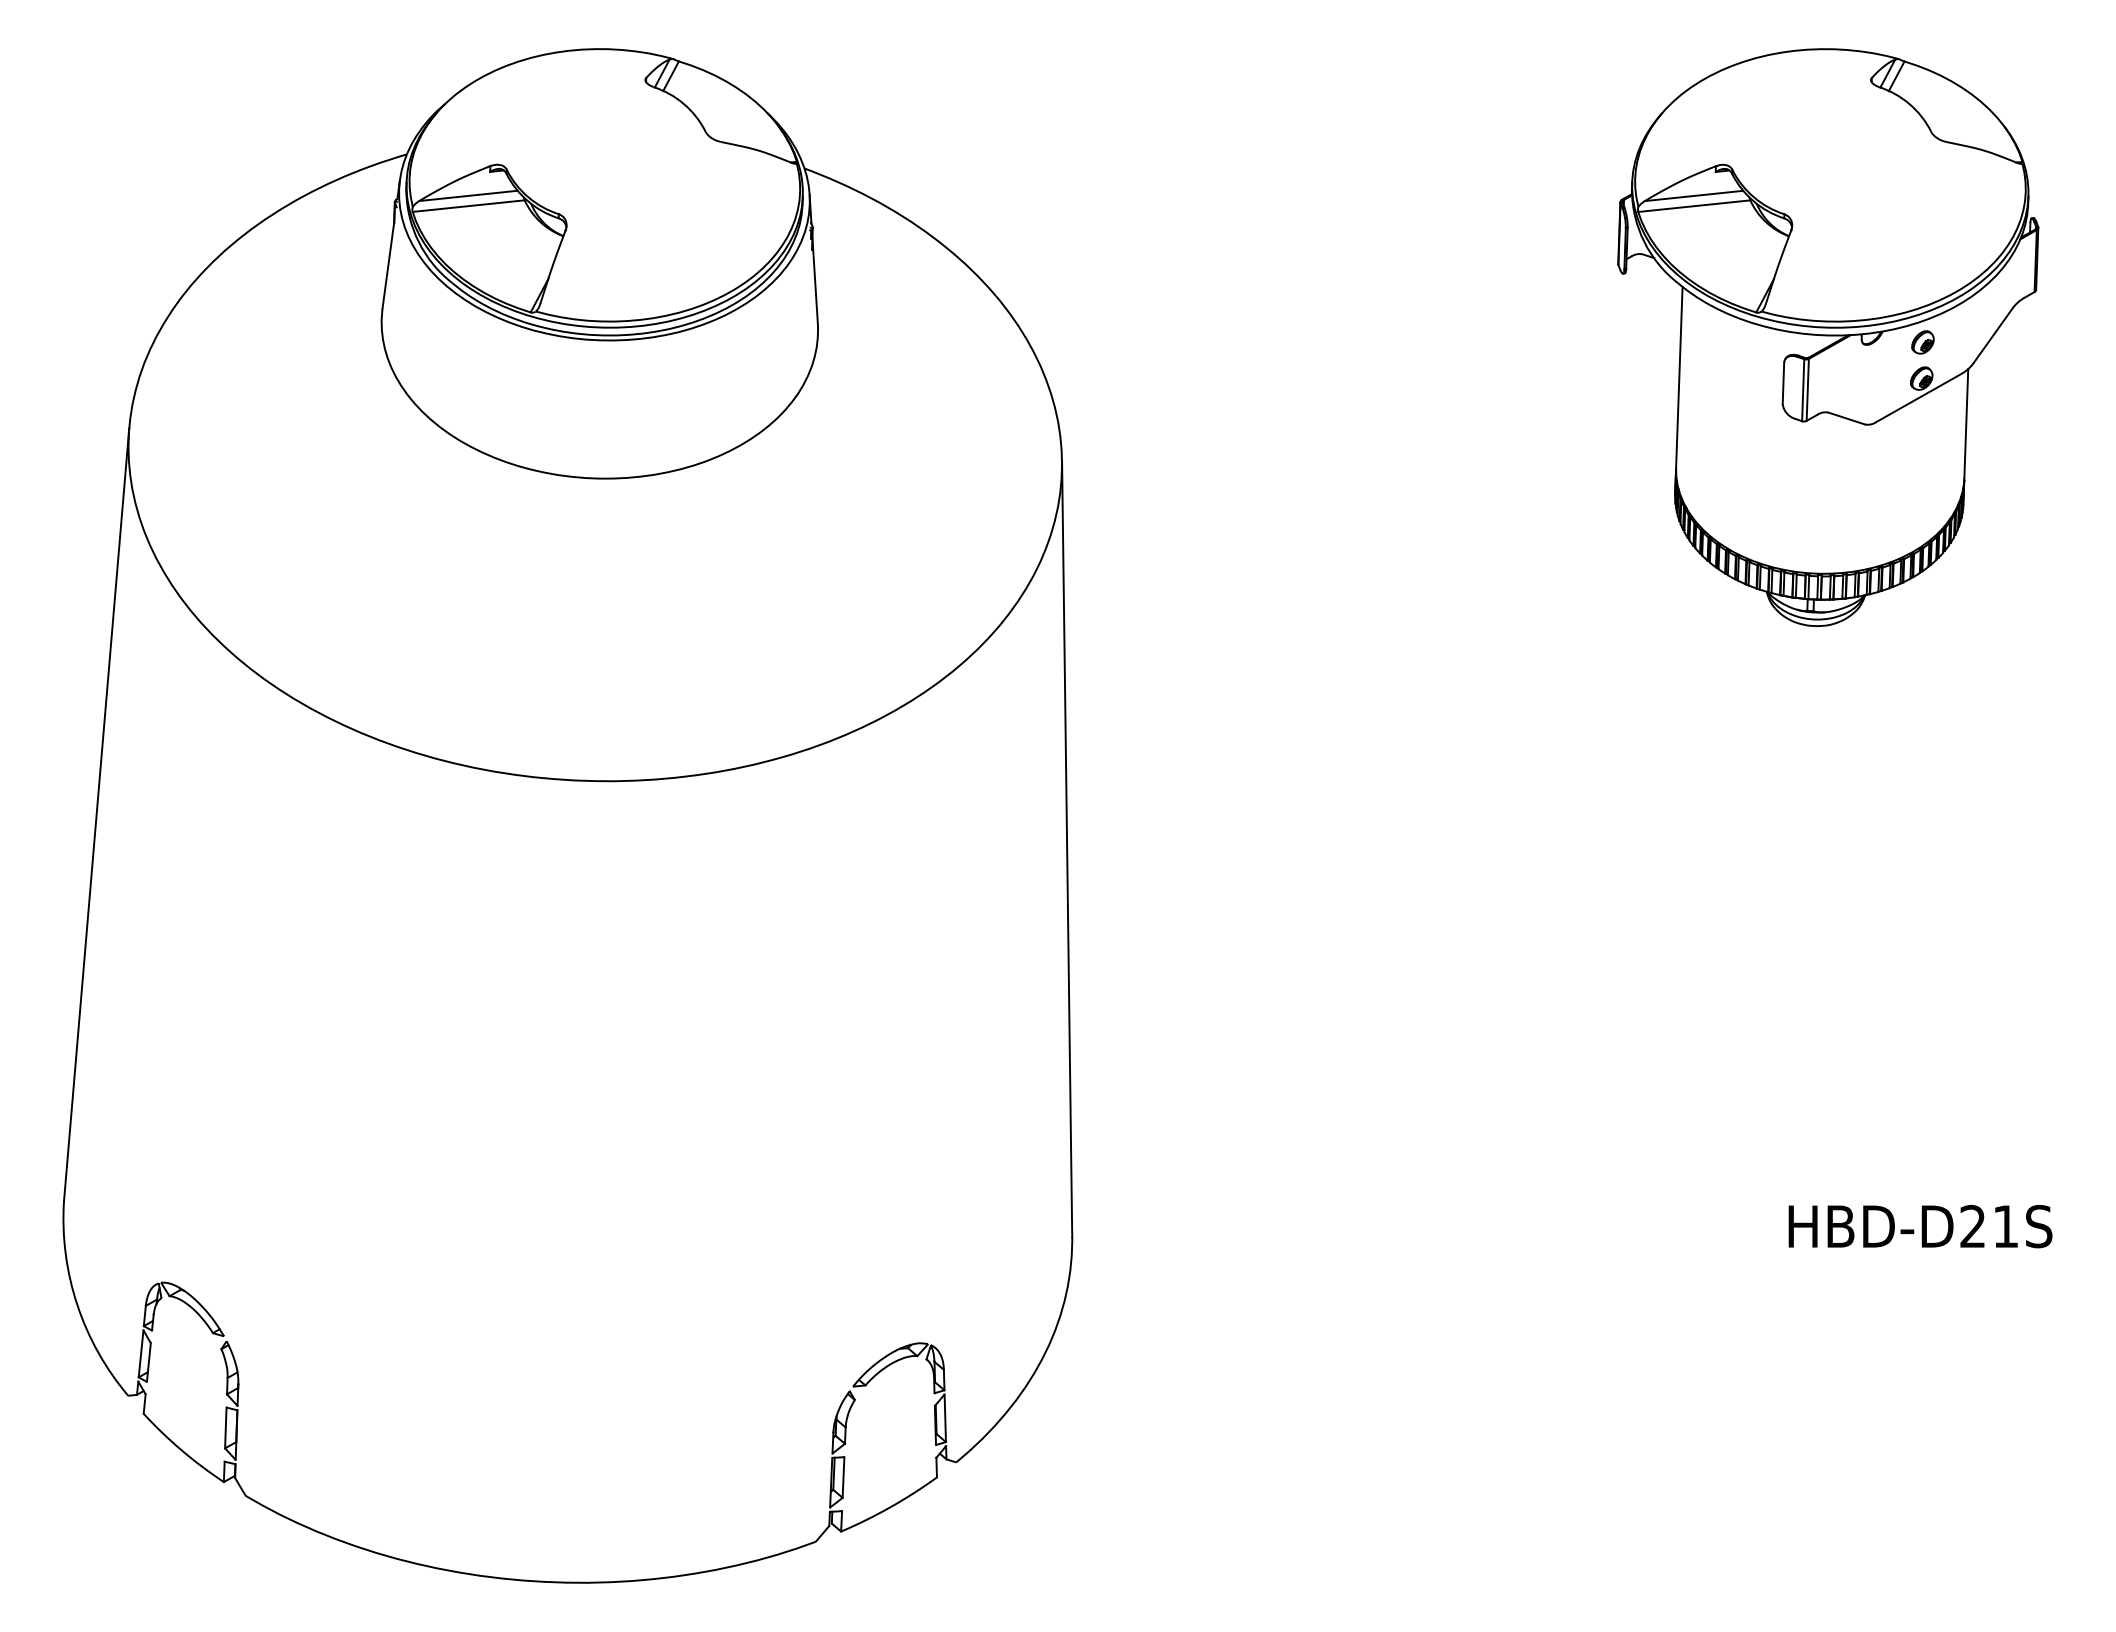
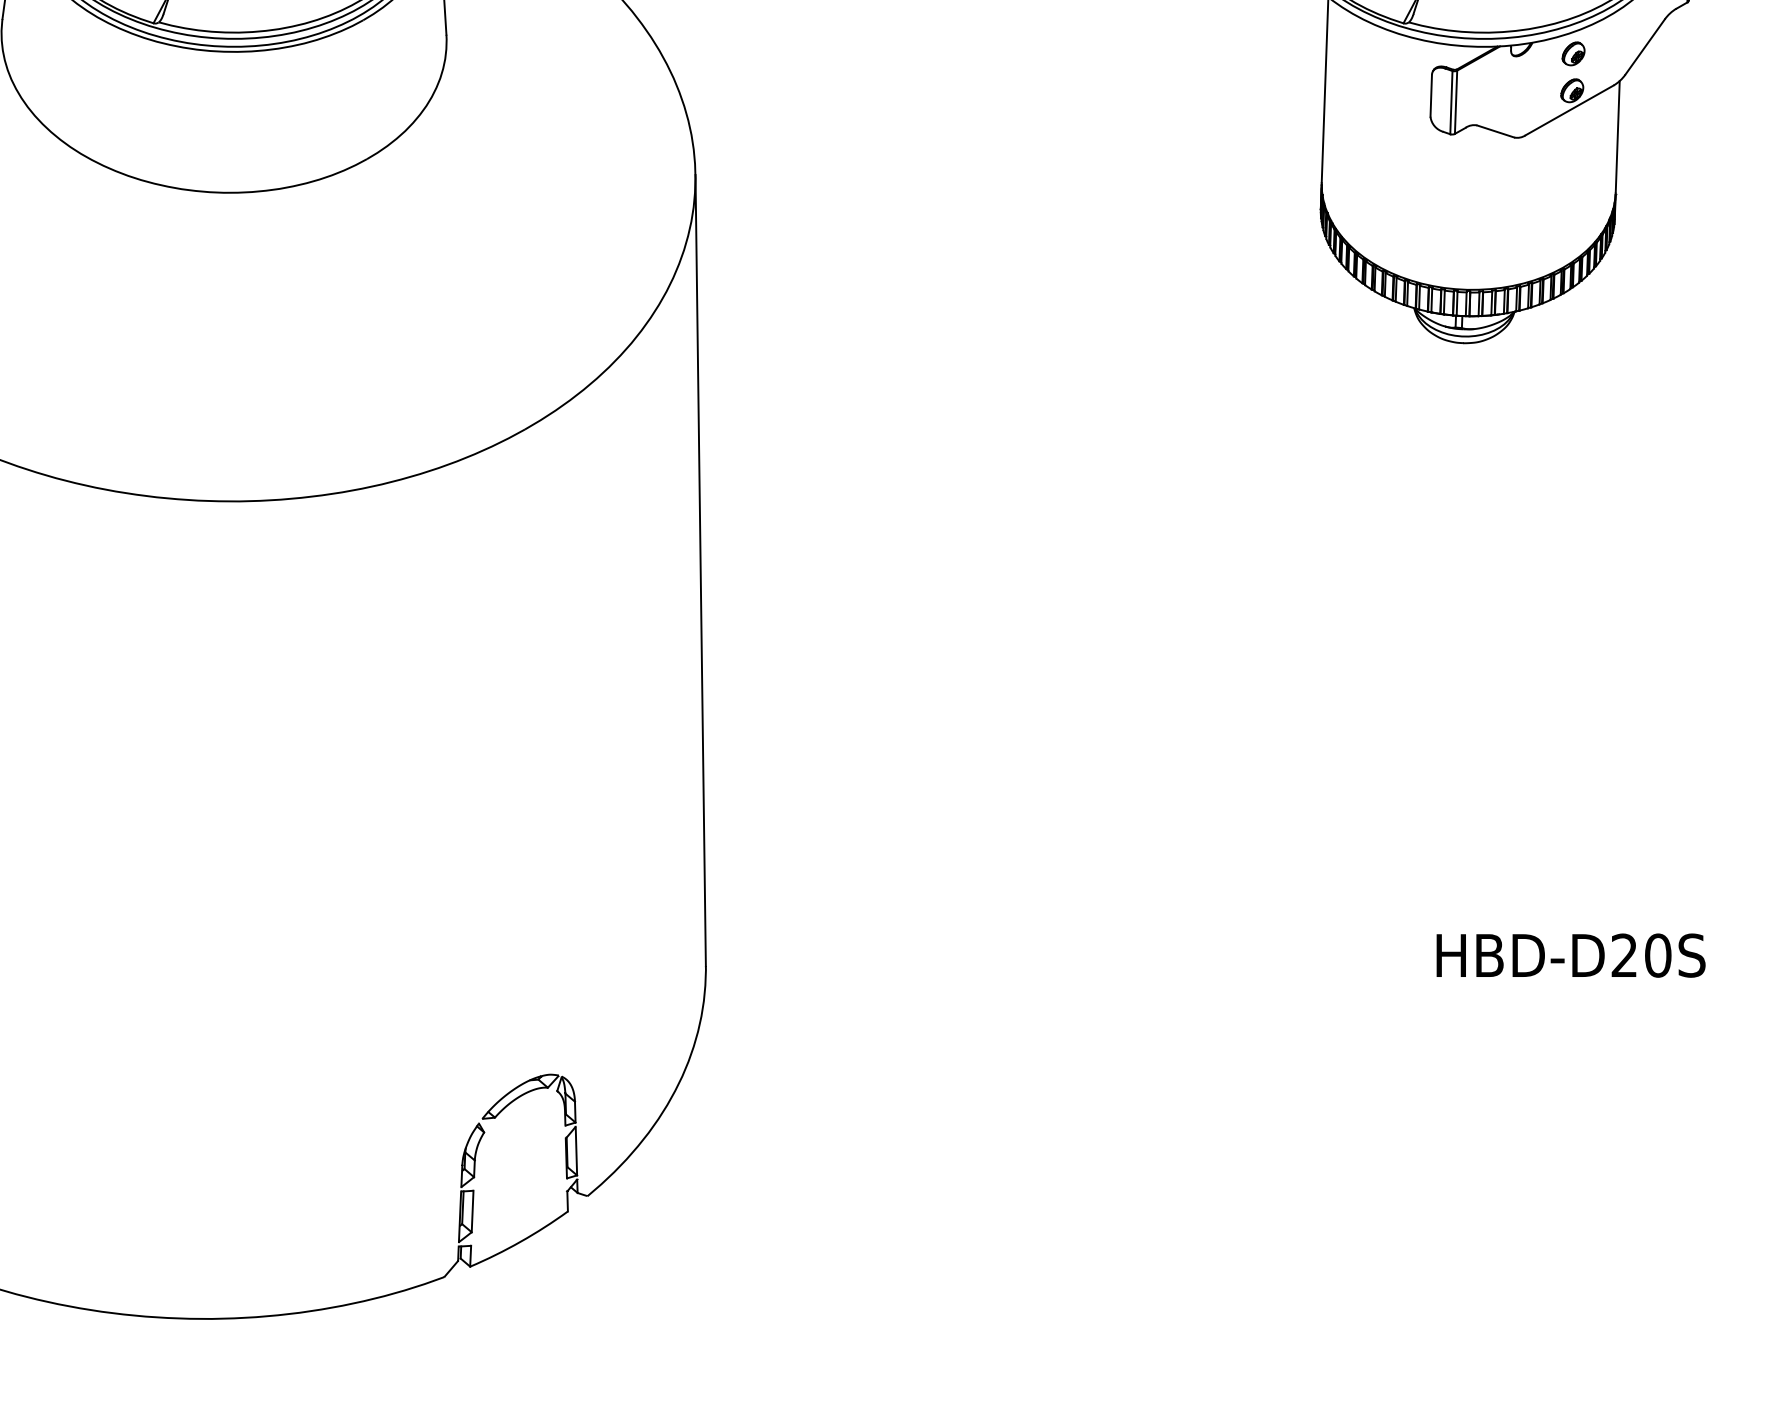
text: (2005, 1226) -> (1657, 955), HBD-D21S -> HBD-D20S

